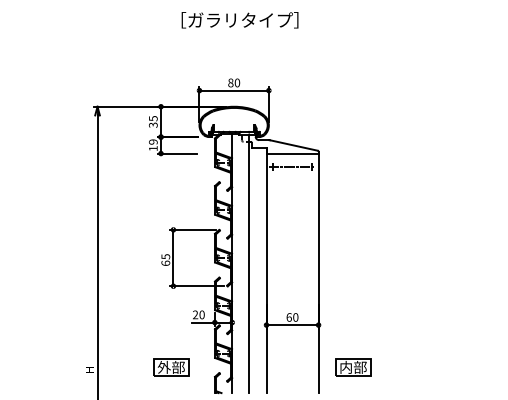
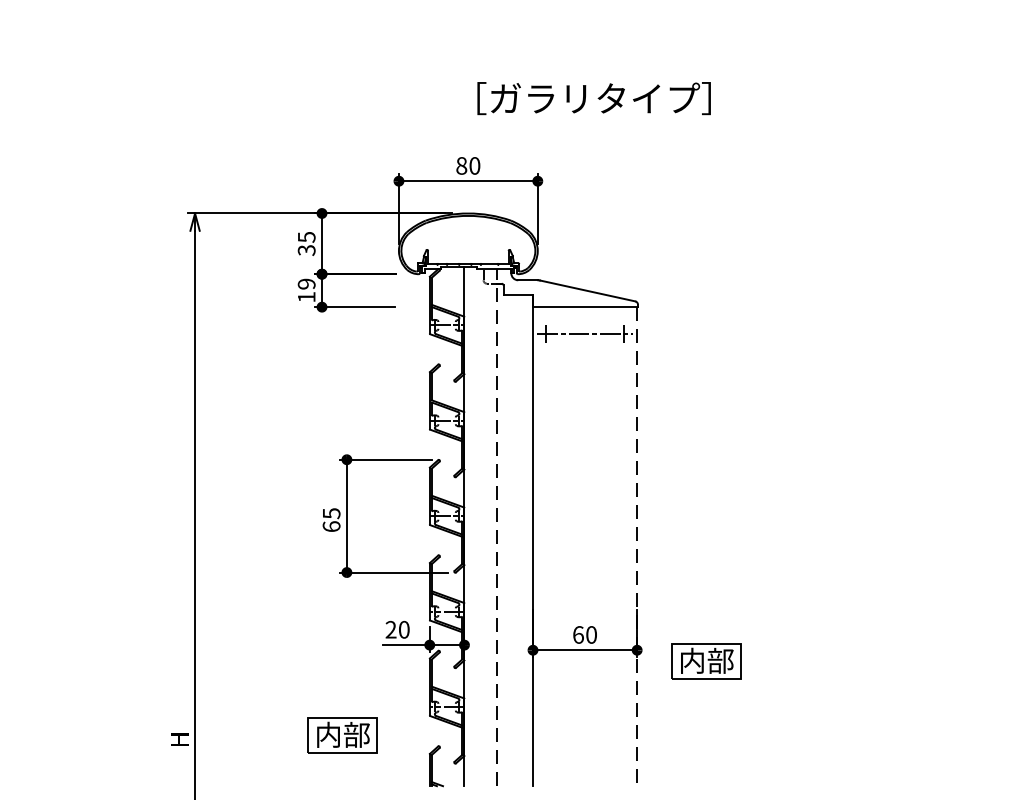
text: (239, 20) -> (593, 99), moved
line: (248, 263) -> (497, 527), solid -> dashed
line: (318, 273) -> (637, 547), solid -> dashed
text: (163, 367) -> (327, 735), 外部 -> 内部
part: (353, 367) -> (707, 661), moved

